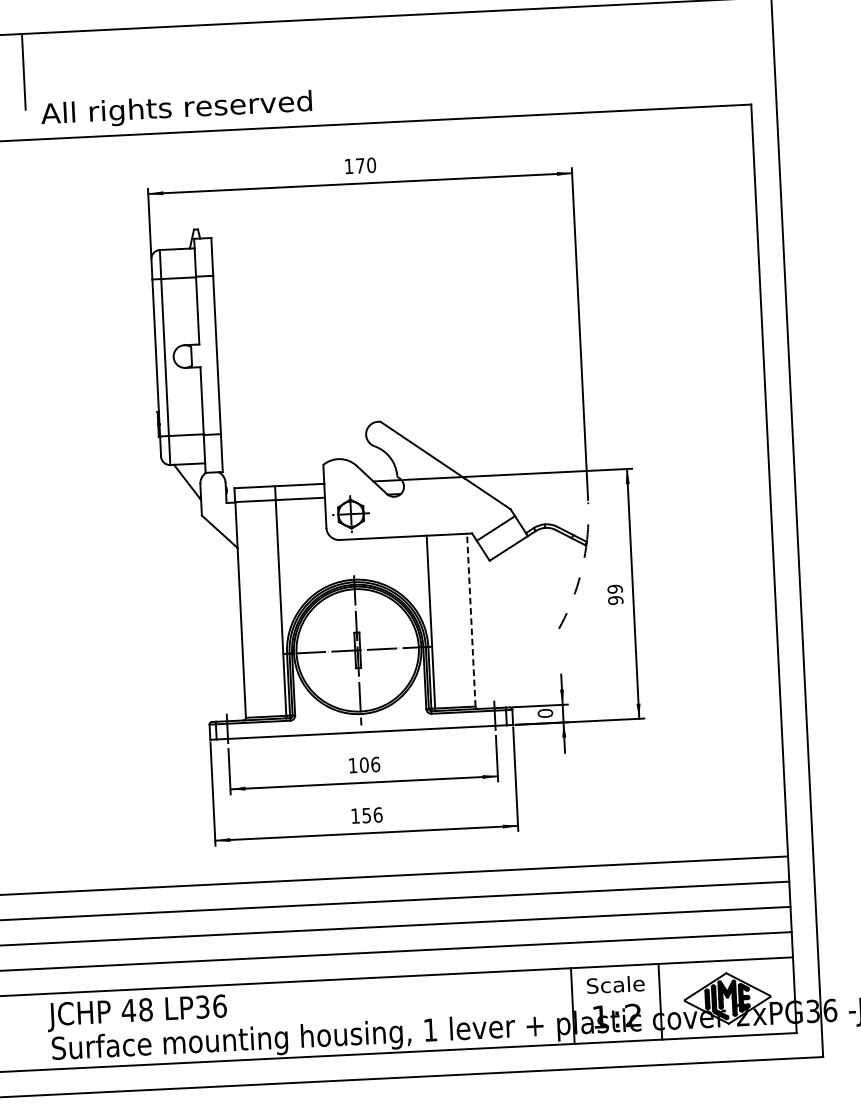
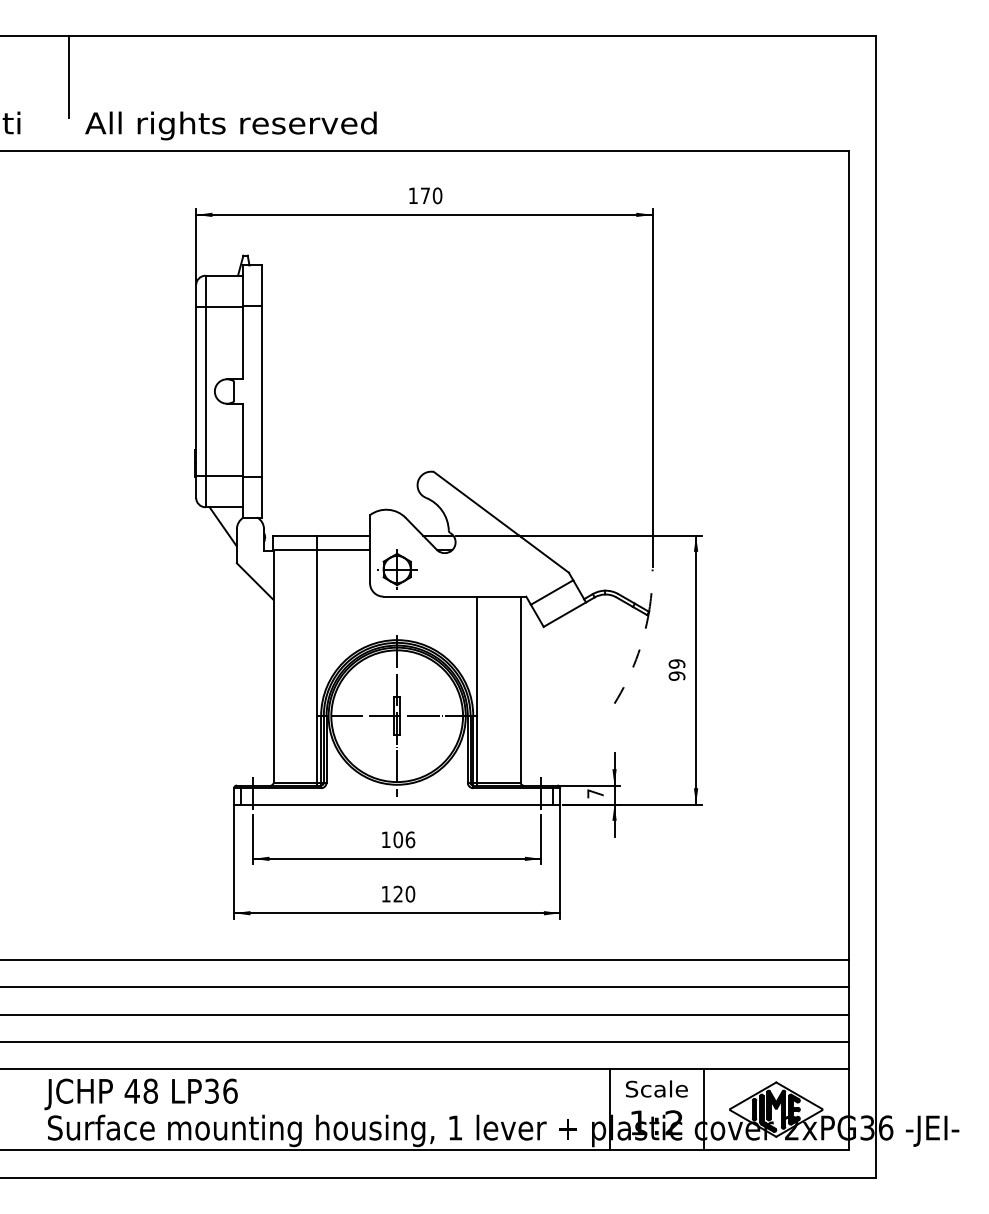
line: (471, 619) -> (520, 689), dashed -> solid
text: (545, 713) -> (595, 793), 0 -> 7
text: (372, 814) -> (404, 893), 156 -> 120

